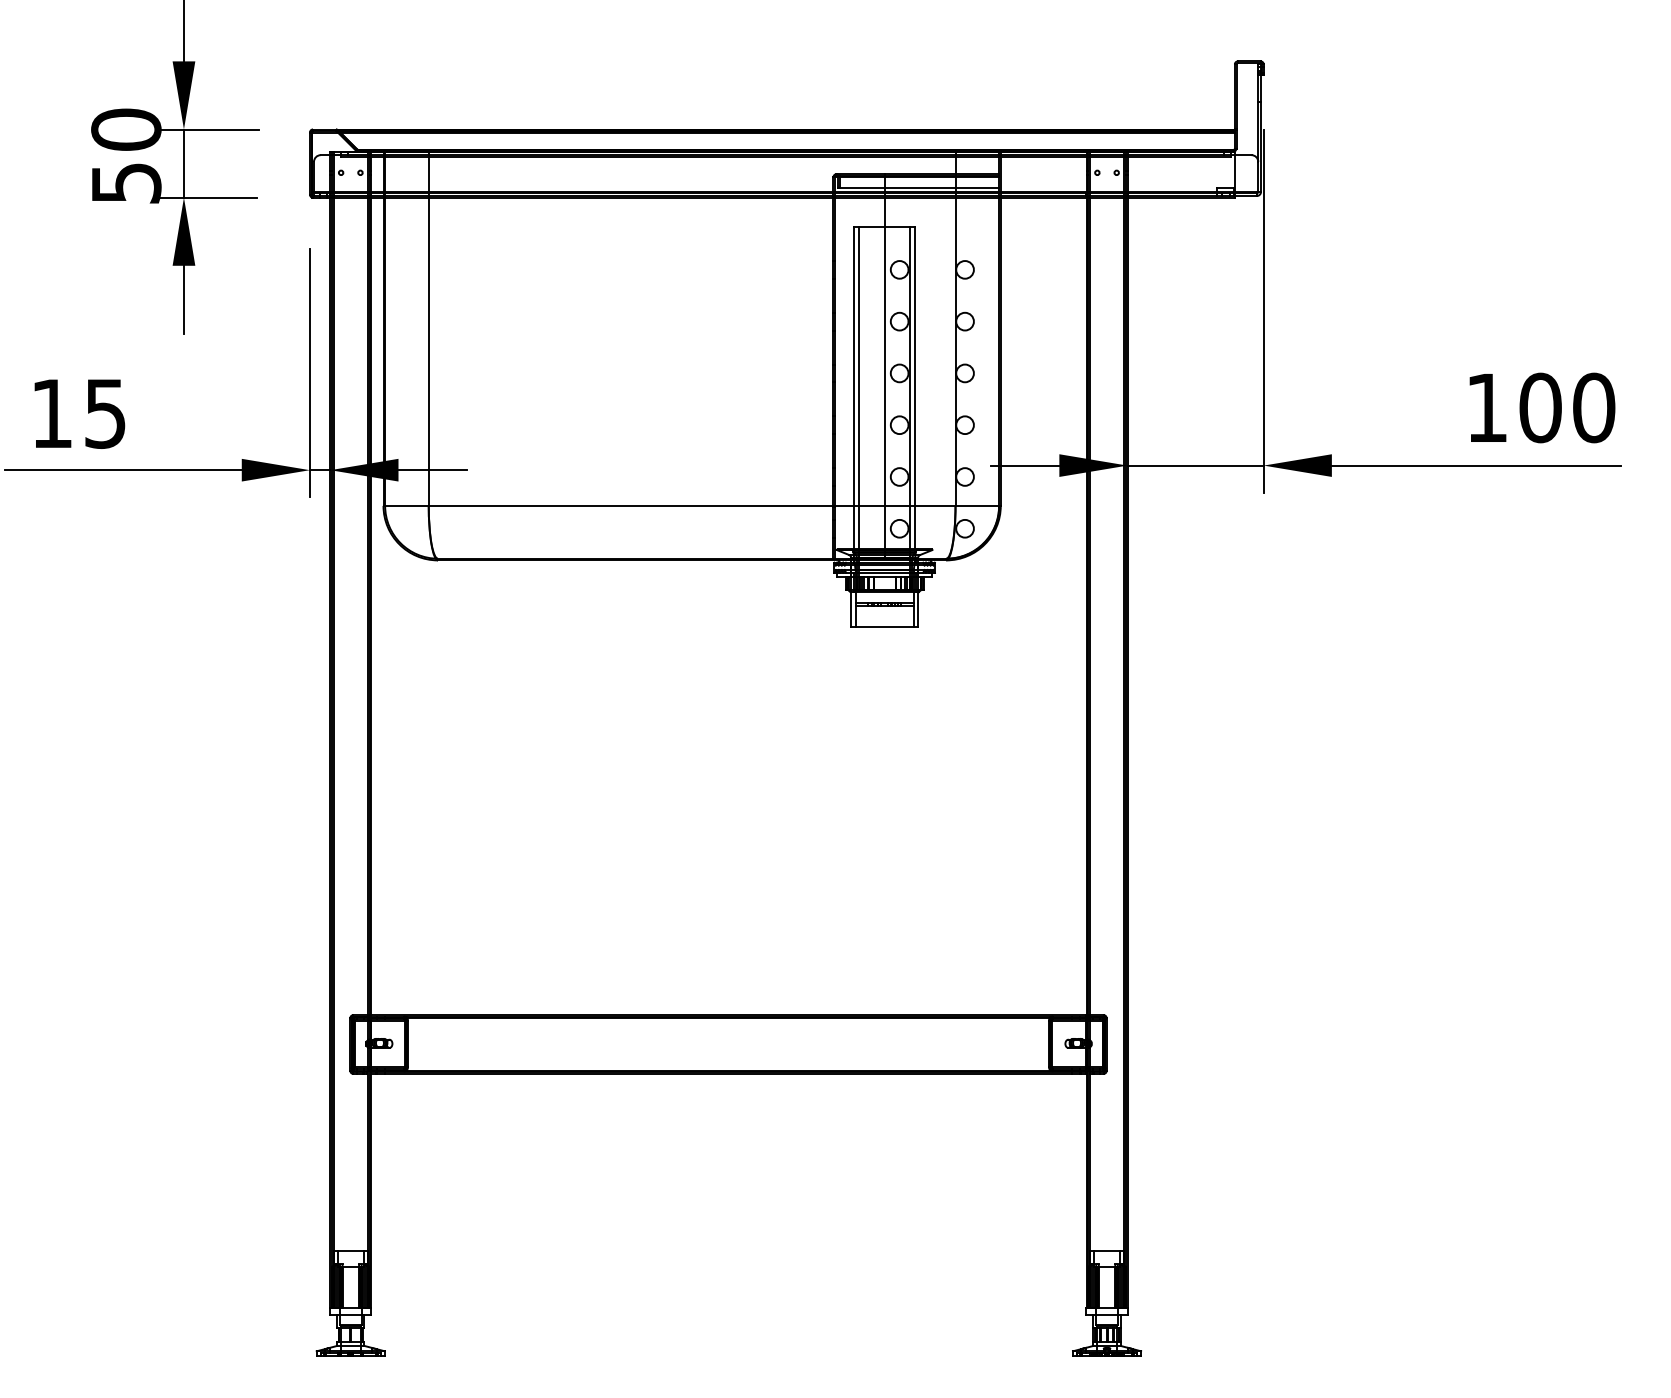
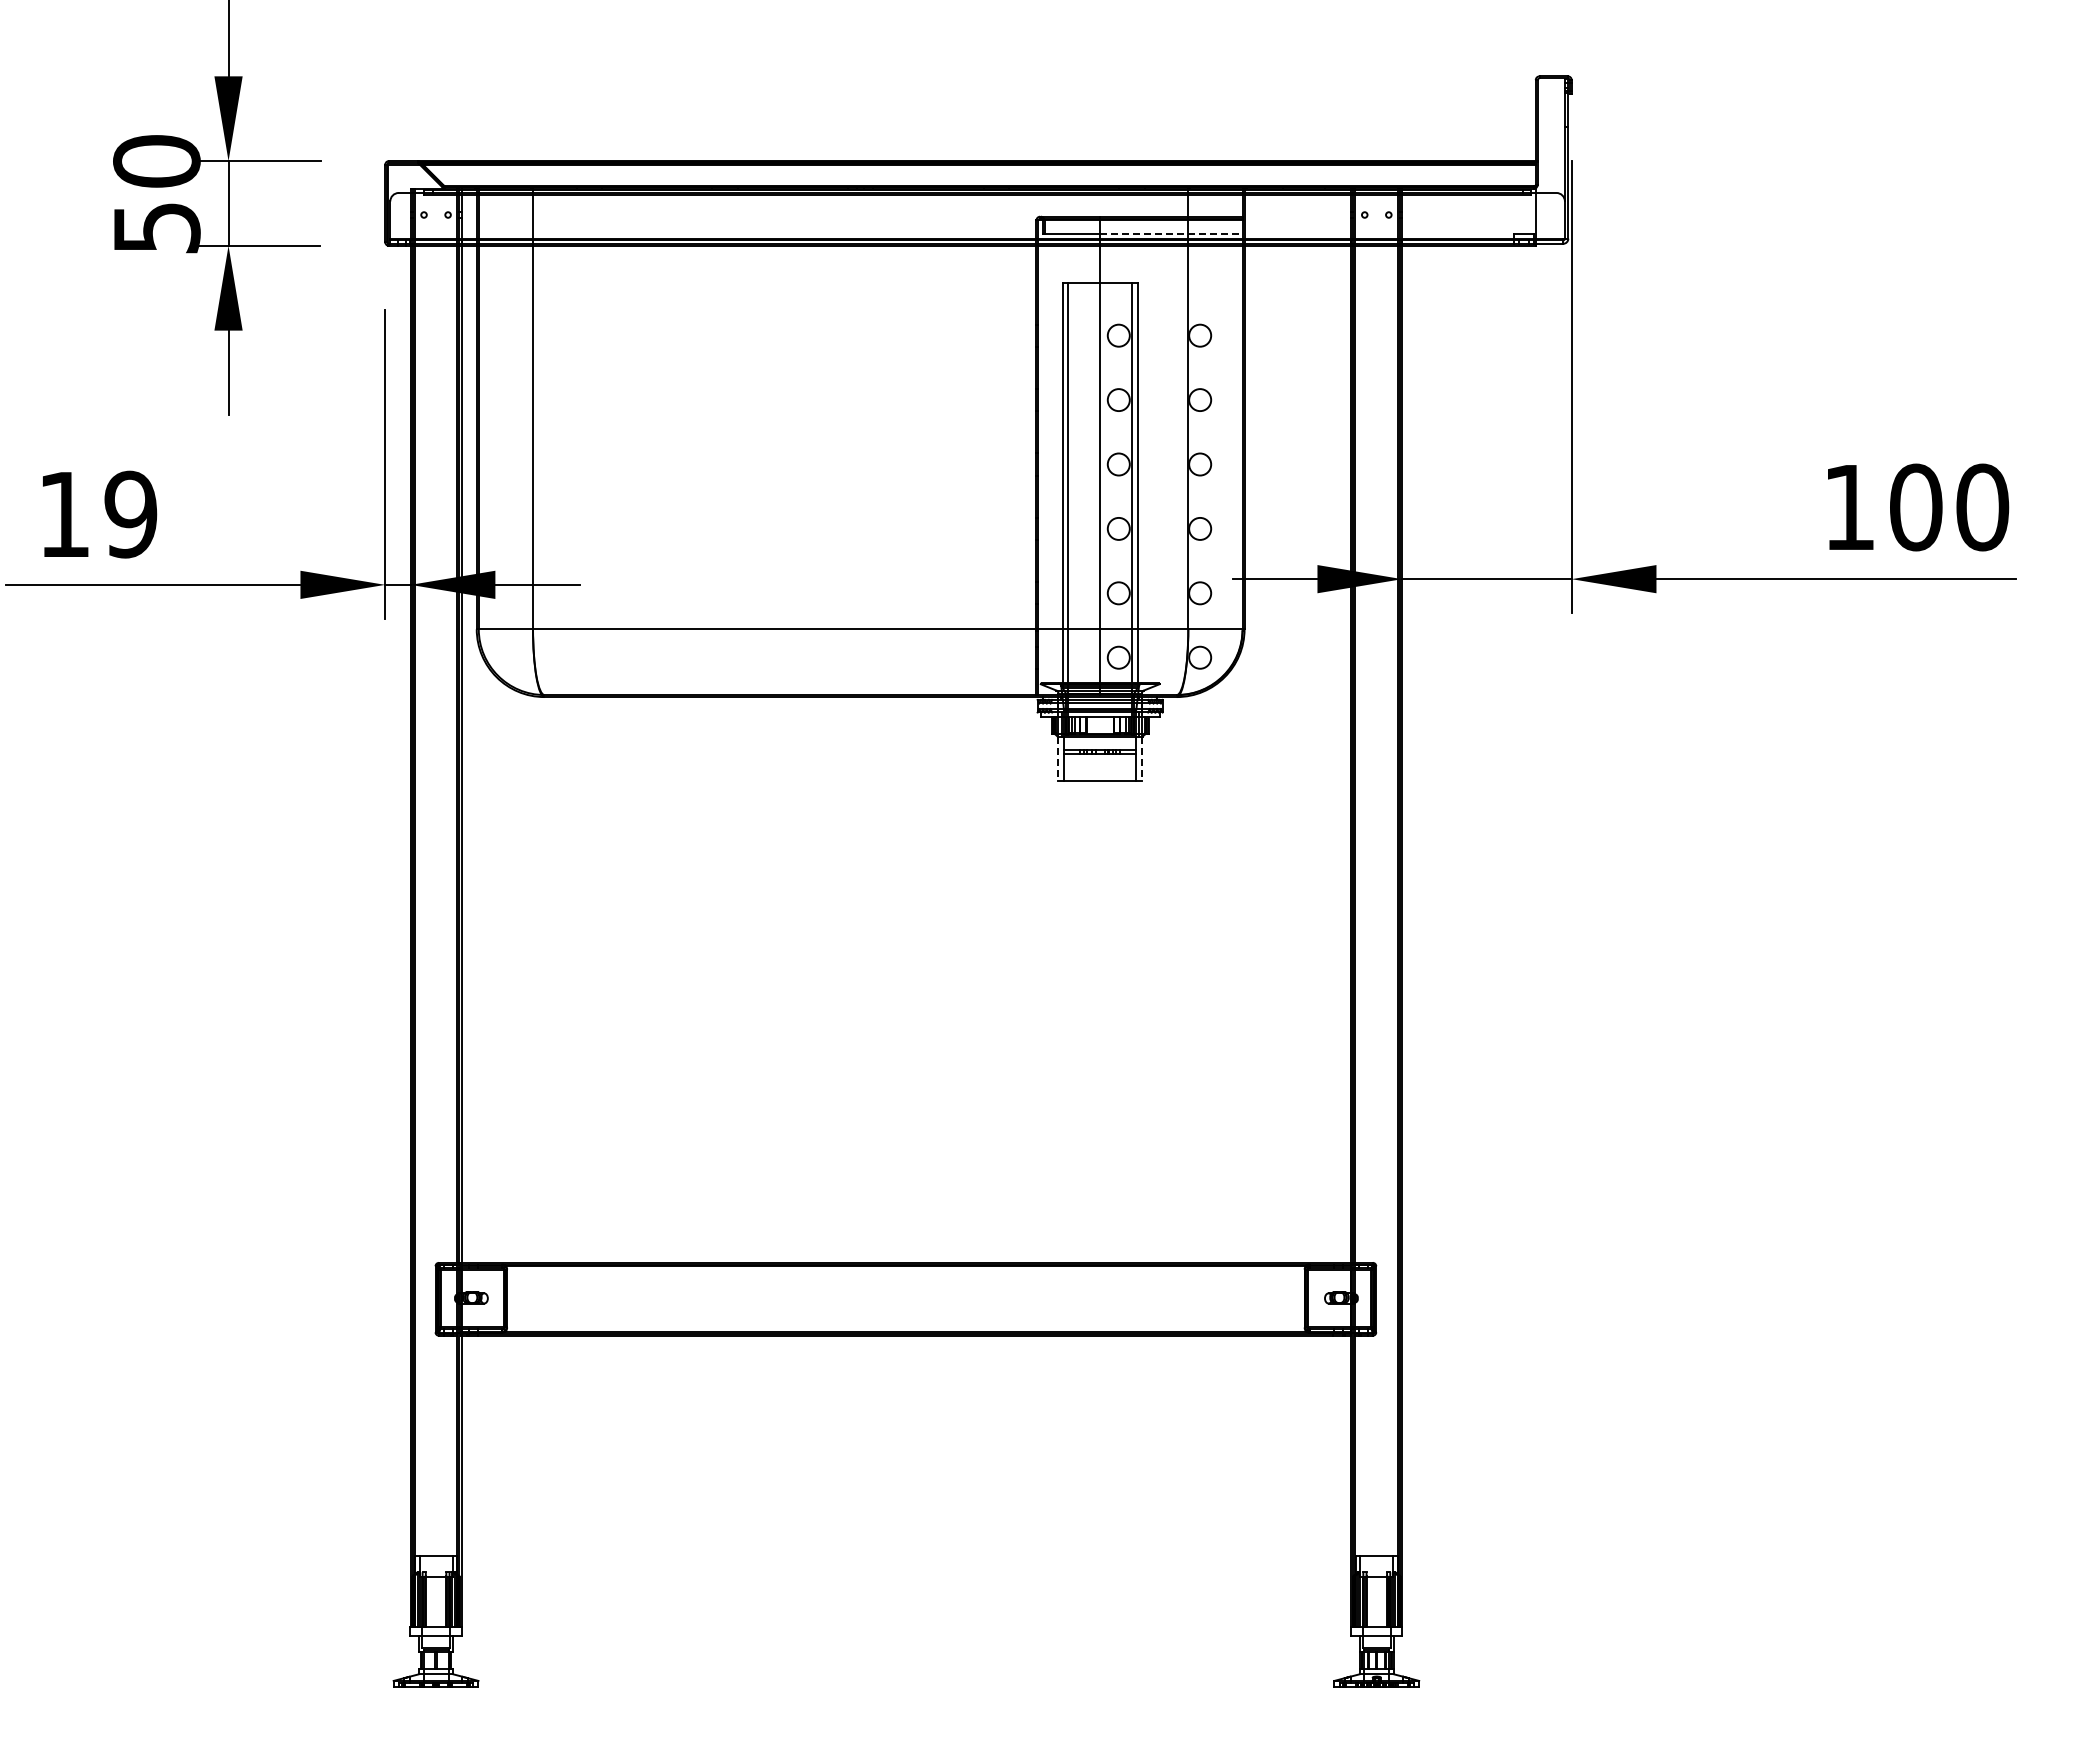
line: (942, 187) -> (1171, 233), solid -> dashed
text: (105, 413) -> (130, 514), 15 -> 19
line: (851, 609) -> (1058, 758), solid -> dashed
line: (917, 609) -> (1141, 758), solid -> dashed

